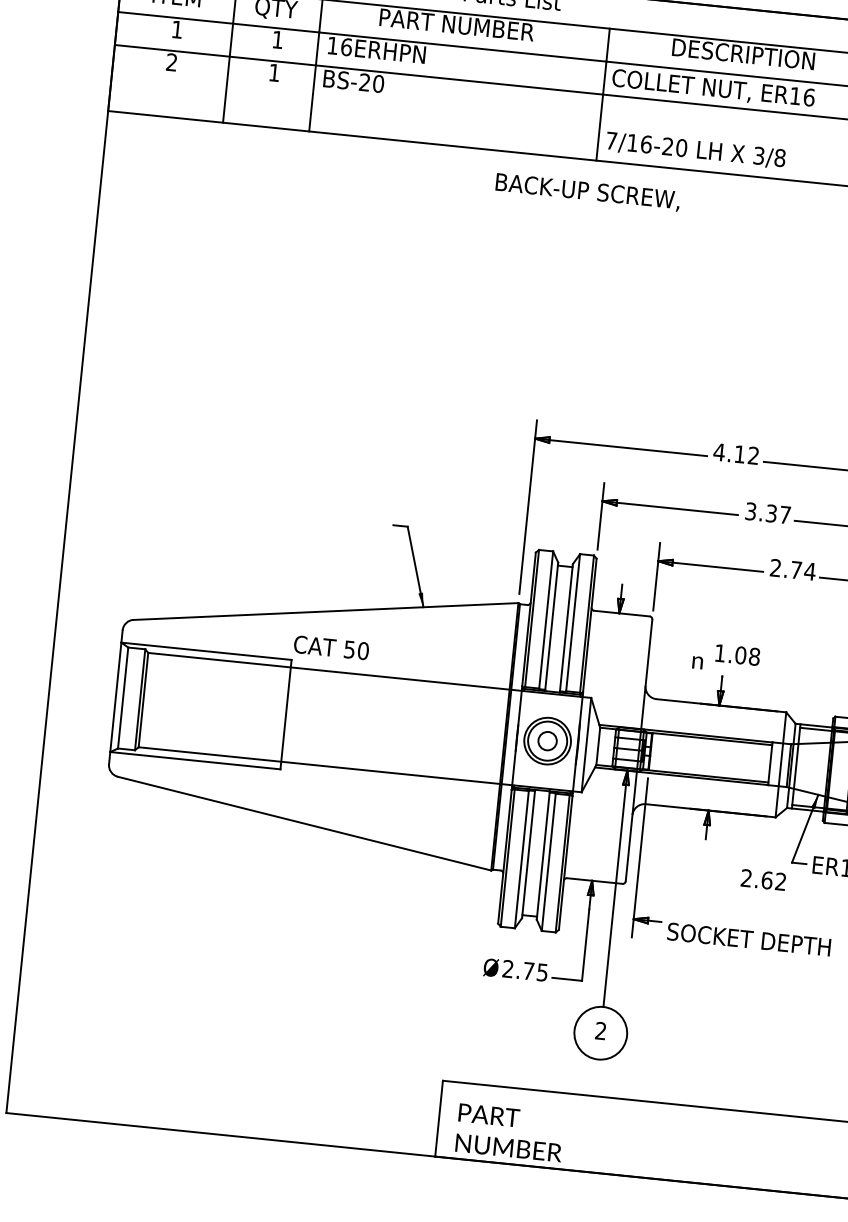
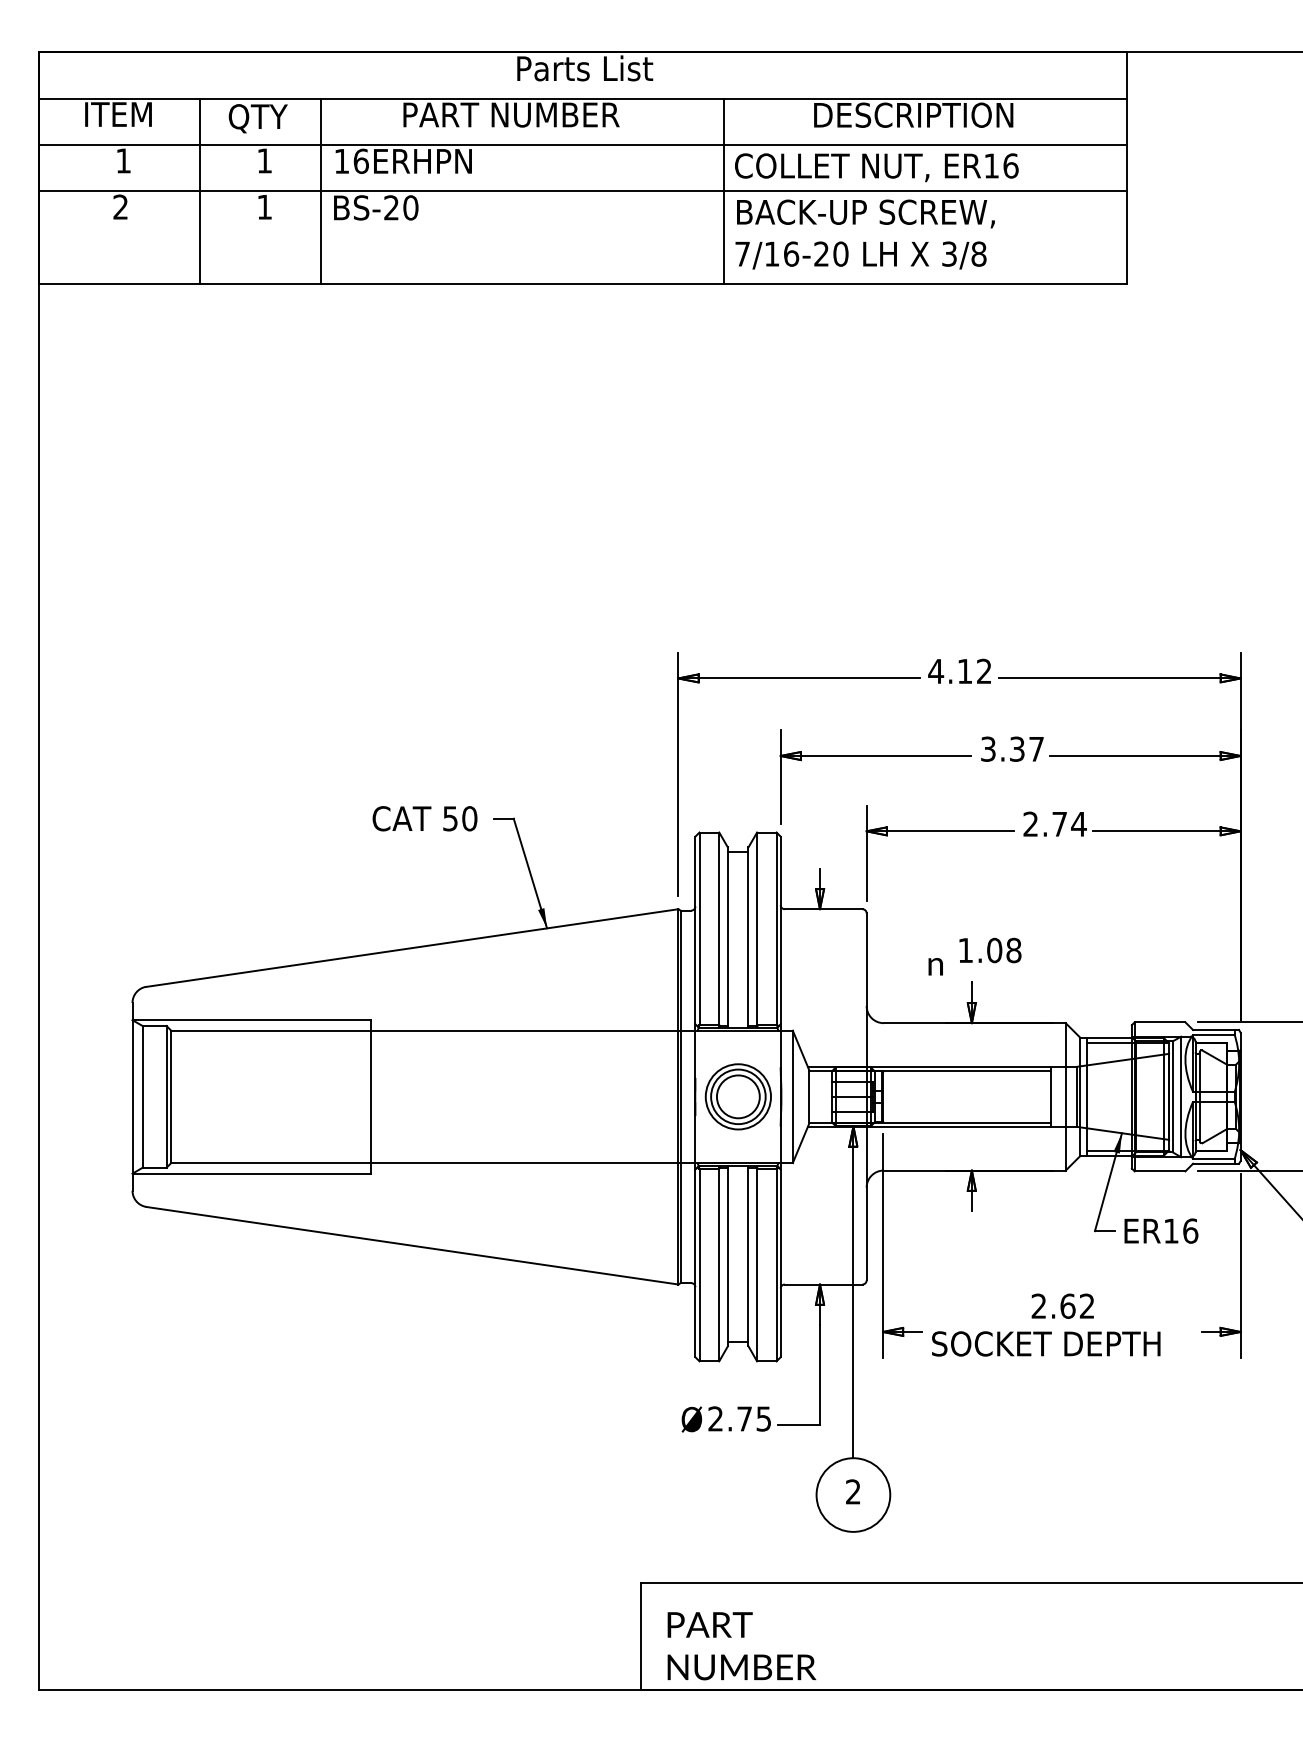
text: (587, 192) -> (865, 213), moved
text: (331, 647) -> (424, 818), moved
circle: (547, 740) -> (737, 1096), size x1.67
text: (763, 879) -> (1062, 1305), moved

